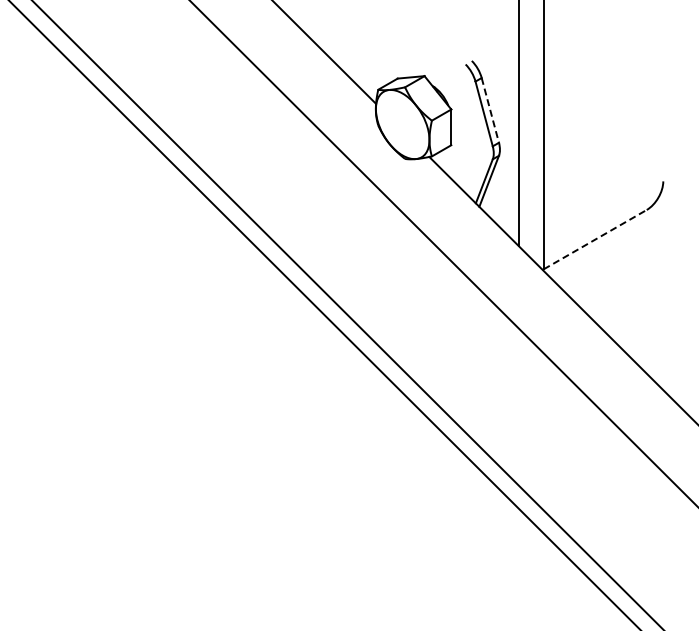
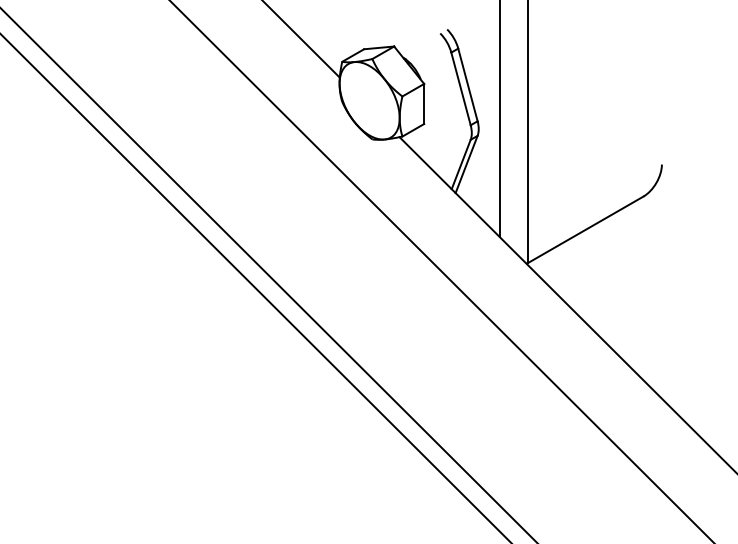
line: (490, 110) -> (468, 85), dashed -> solid
line: (595, 239) -> (585, 229), dashed -> solid

